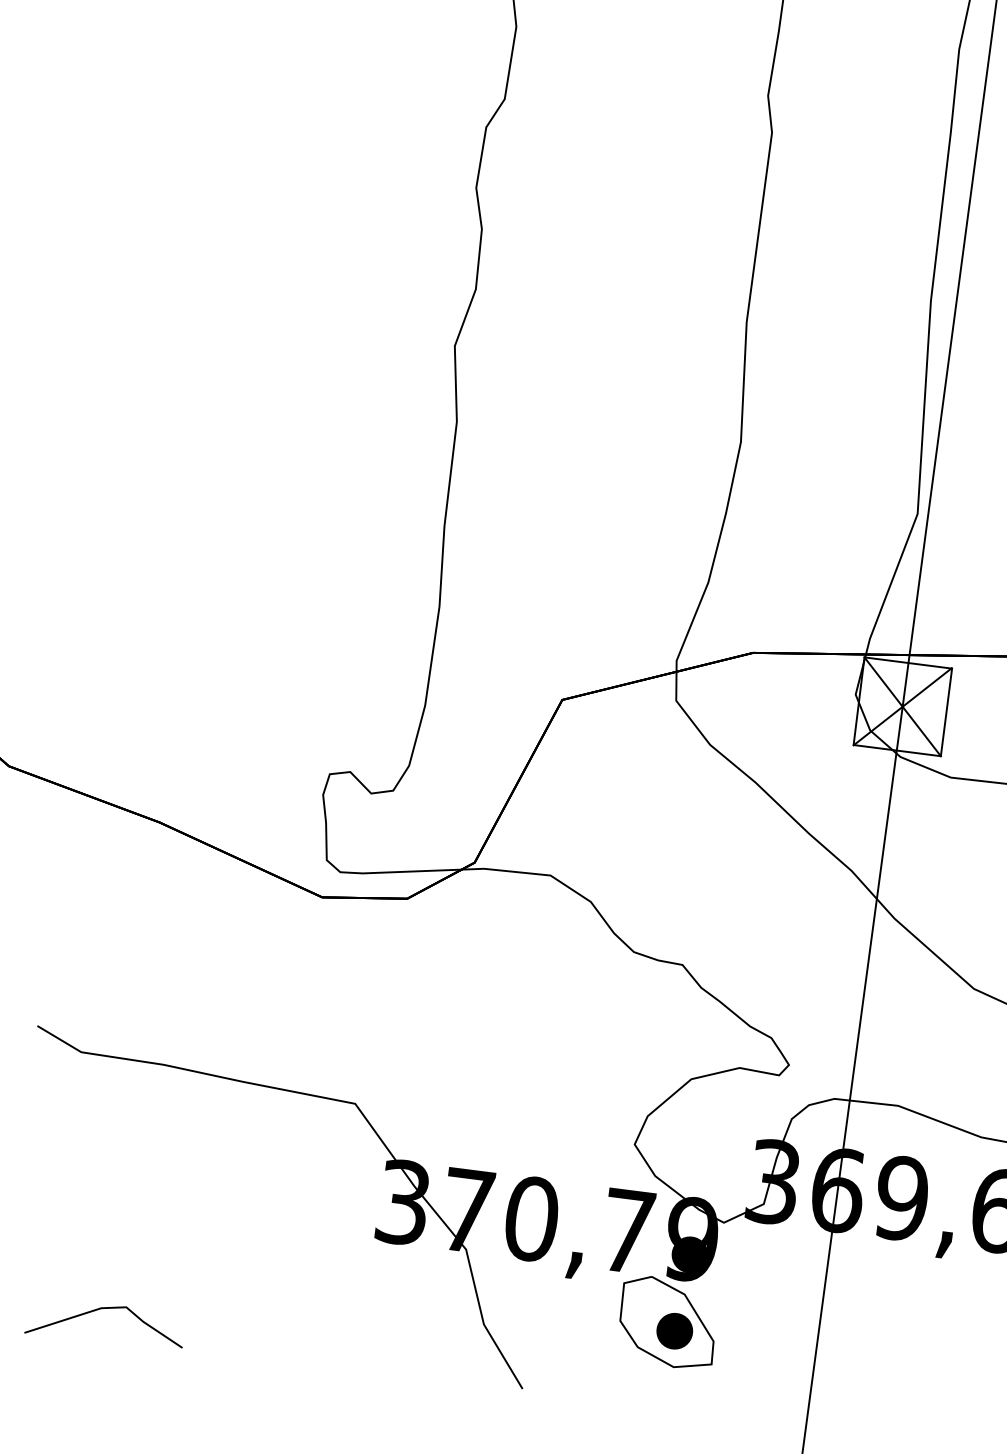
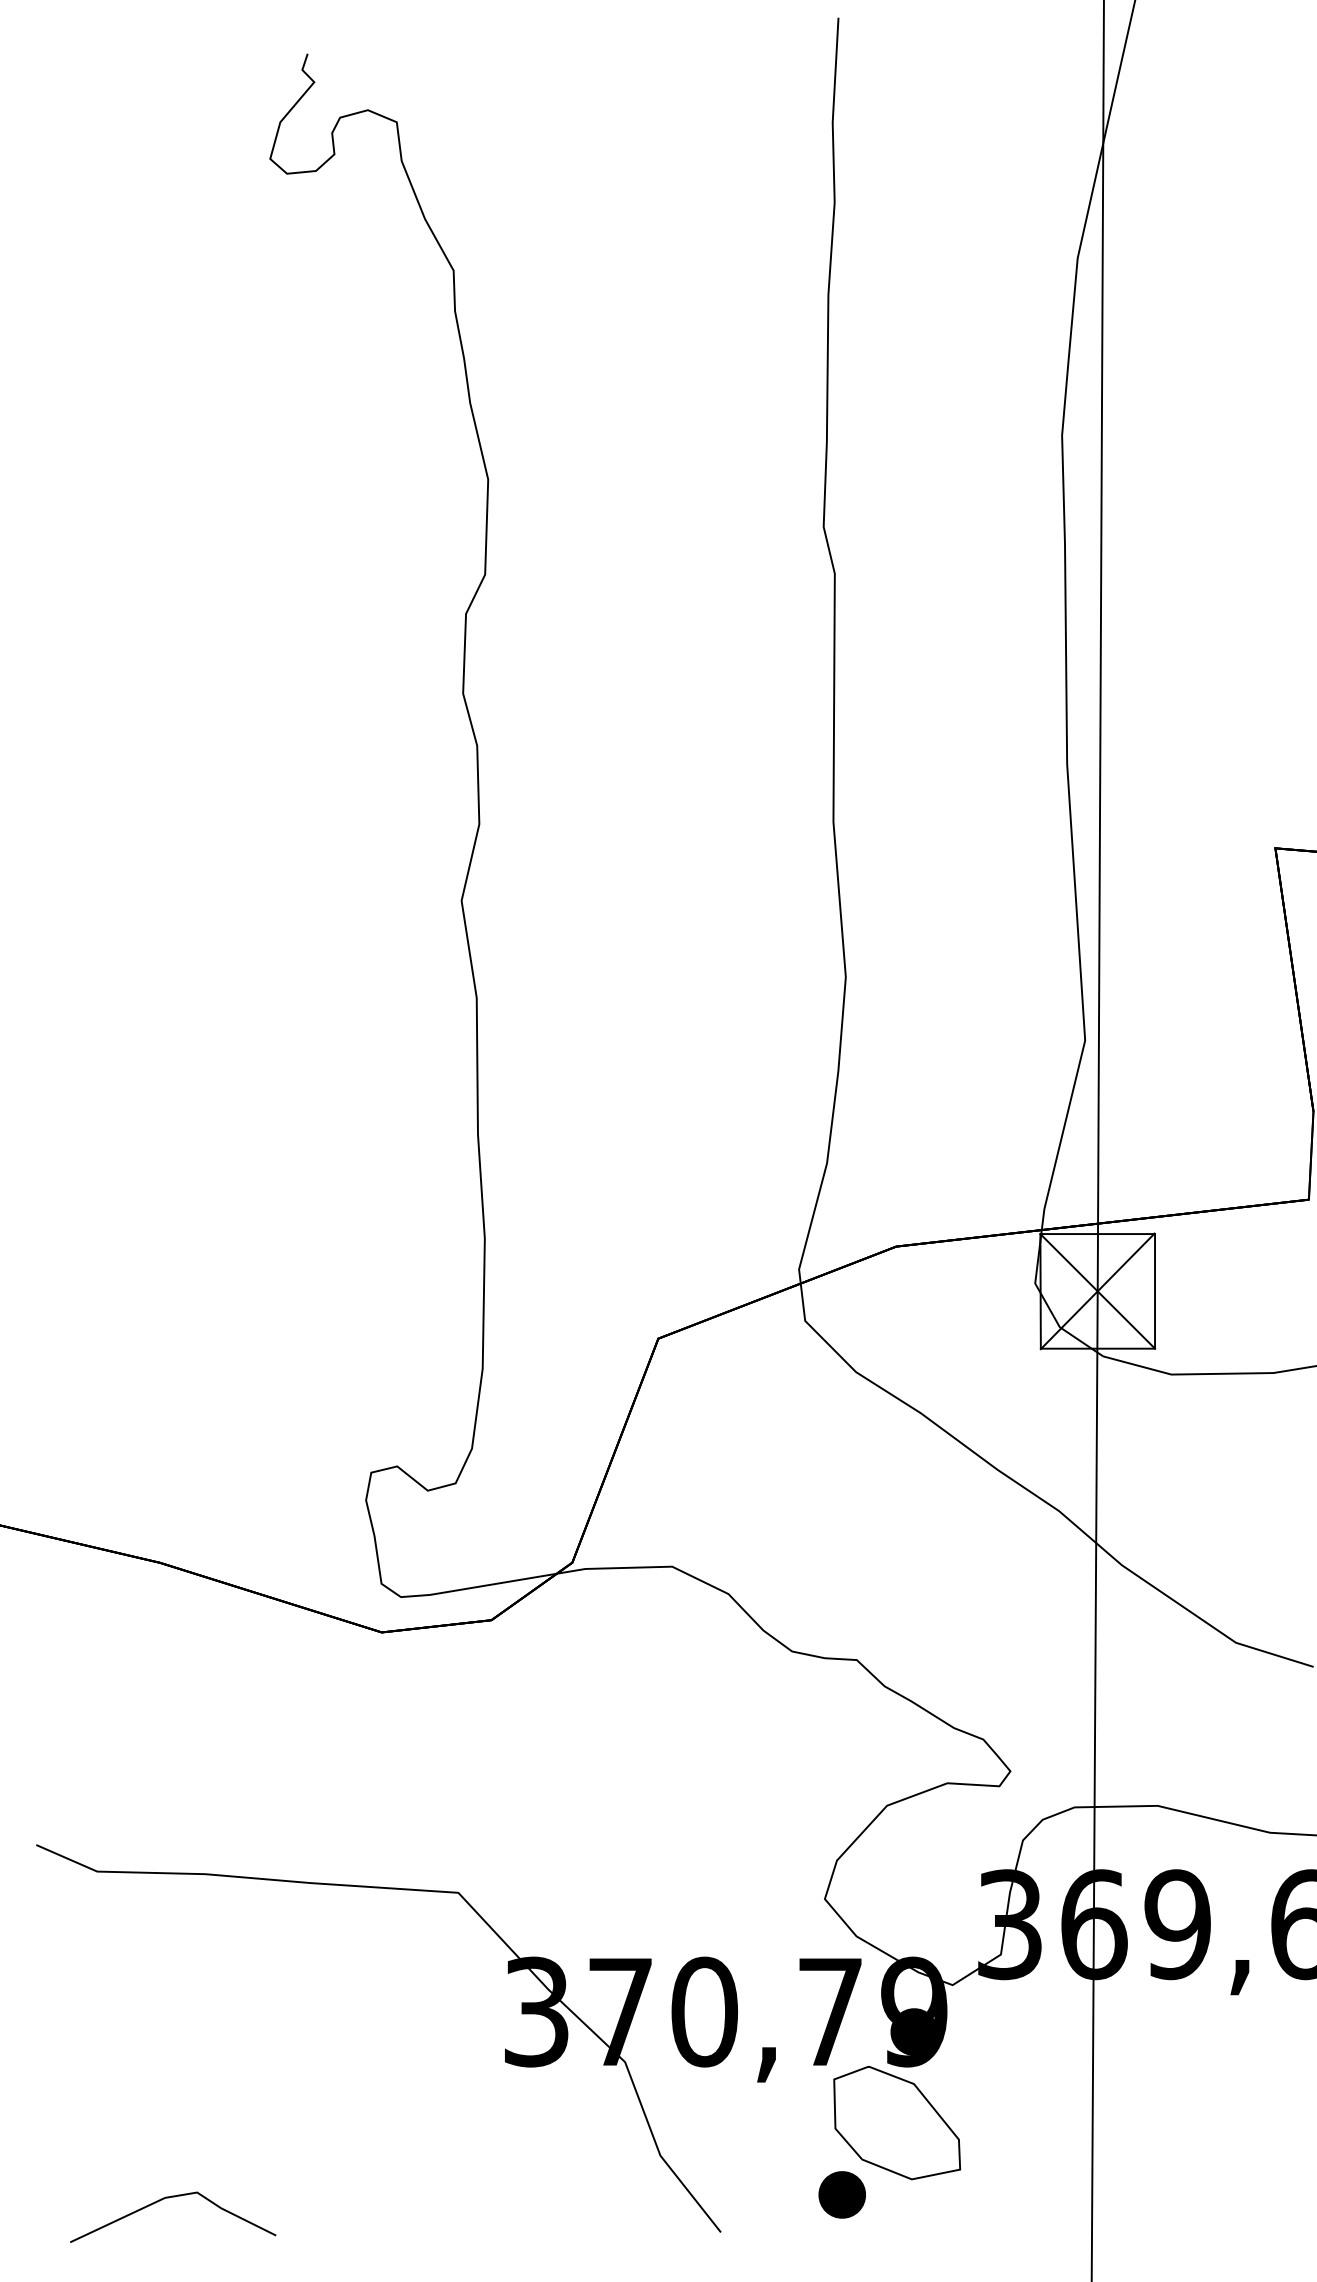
part: (674, 1330) -> (841, 2194), moved

